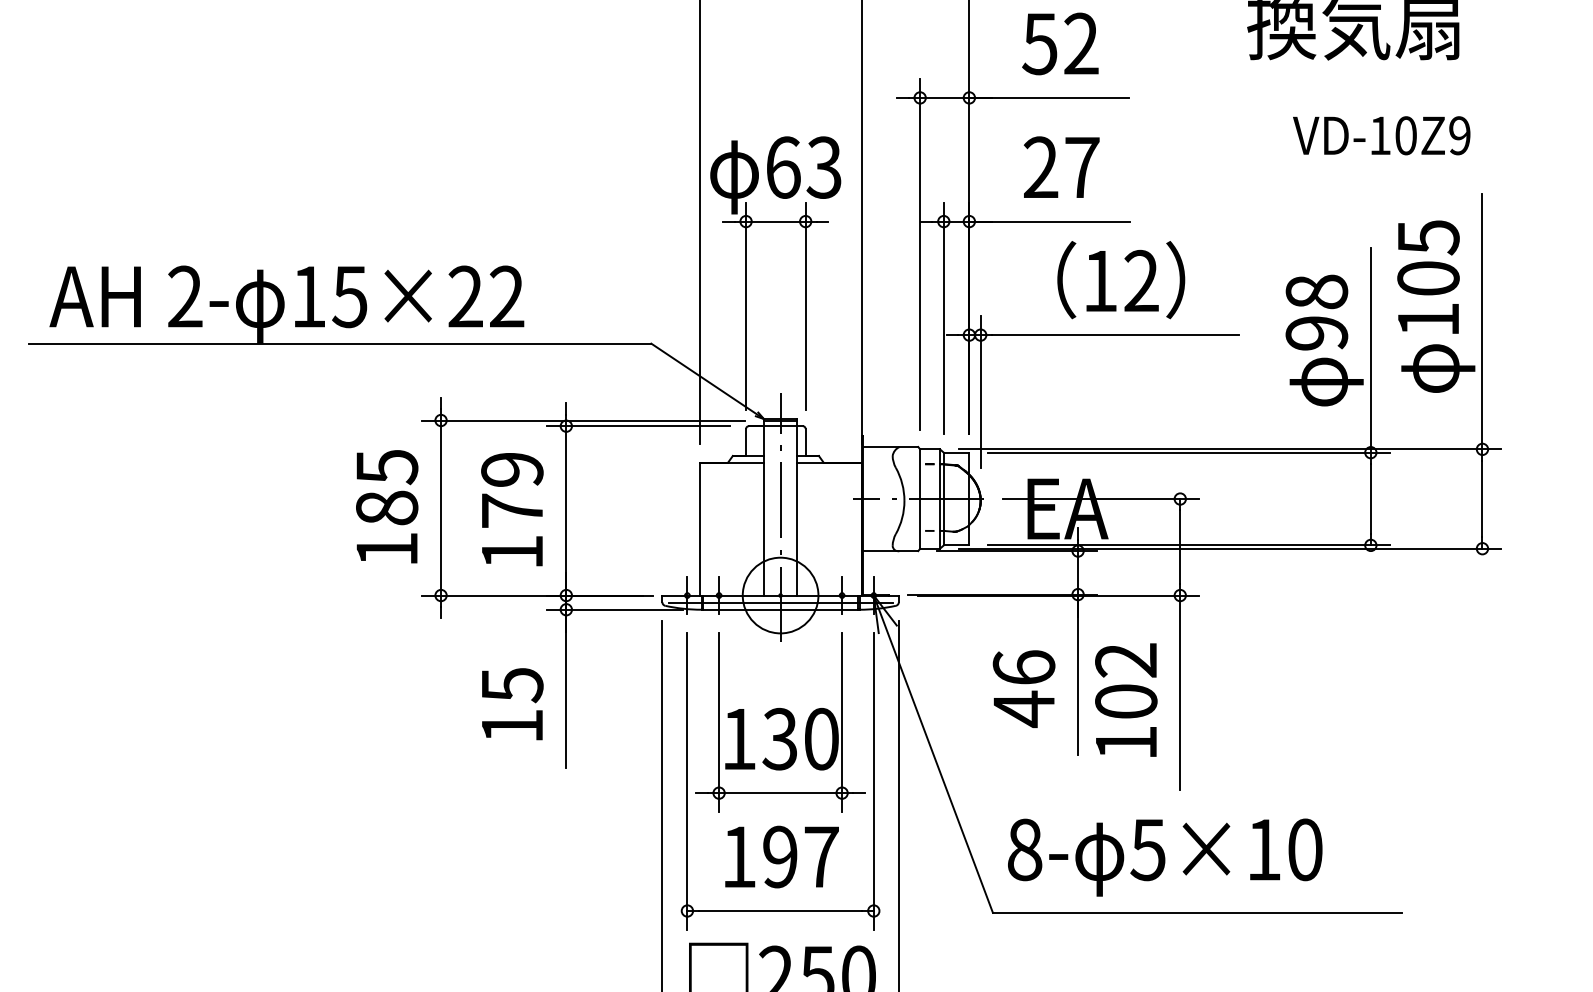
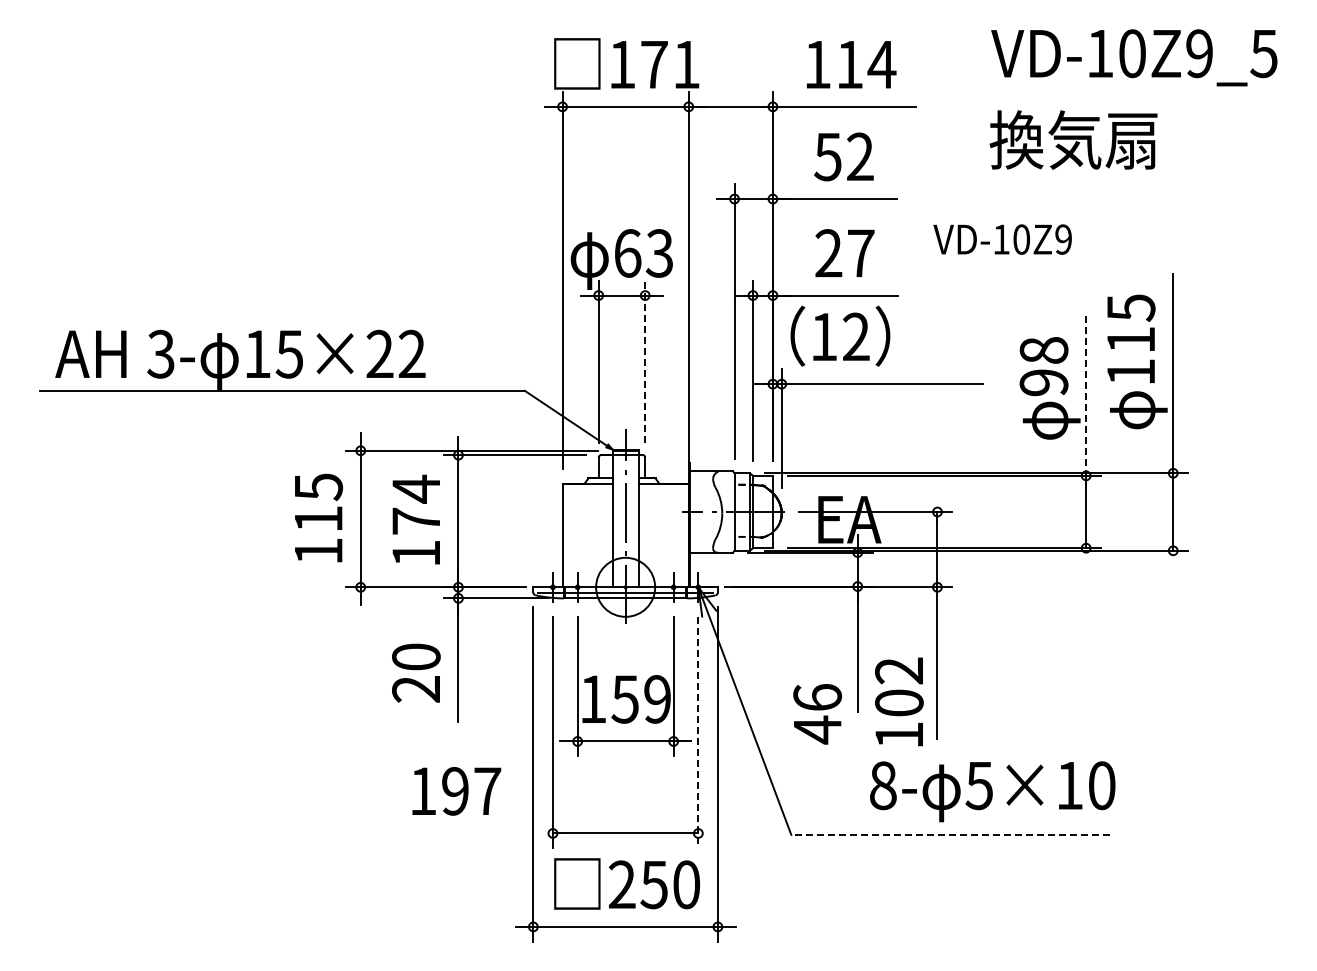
text: (1381, 135) -> (1002, 239), moved
text: (1427, 277) -> (1130, 339), 105 -> 115
text: (1121, 279) -> (840, 335), moved
text: (184, 297) -> (160, 354), 2- -> 3-
line: (806, 306) -> (645, 361), solid -> dashed
line: (1371, 350) -> (1086, 396), solid -> dashed
text: (512, 468) -> (416, 488), 179 -> 174
text: (386, 507) -> (318, 518), 185 -> 115
text: (1023, 689) -> (817, 714), moved
text: (1126, 699) -> (899, 701), moved
text: (512, 704) -> (416, 672), 15 -> 20
text: (800, 739) -> (641, 699), 130 -> 159
line: (873, 781) -> (698, 732), solid -> dashed
text: (781, 857) -> (456, 791), moved
text: (1164, 857) -> (992, 791), moved
line: (1196, 912) -> (950, 834), solid -> dashed

